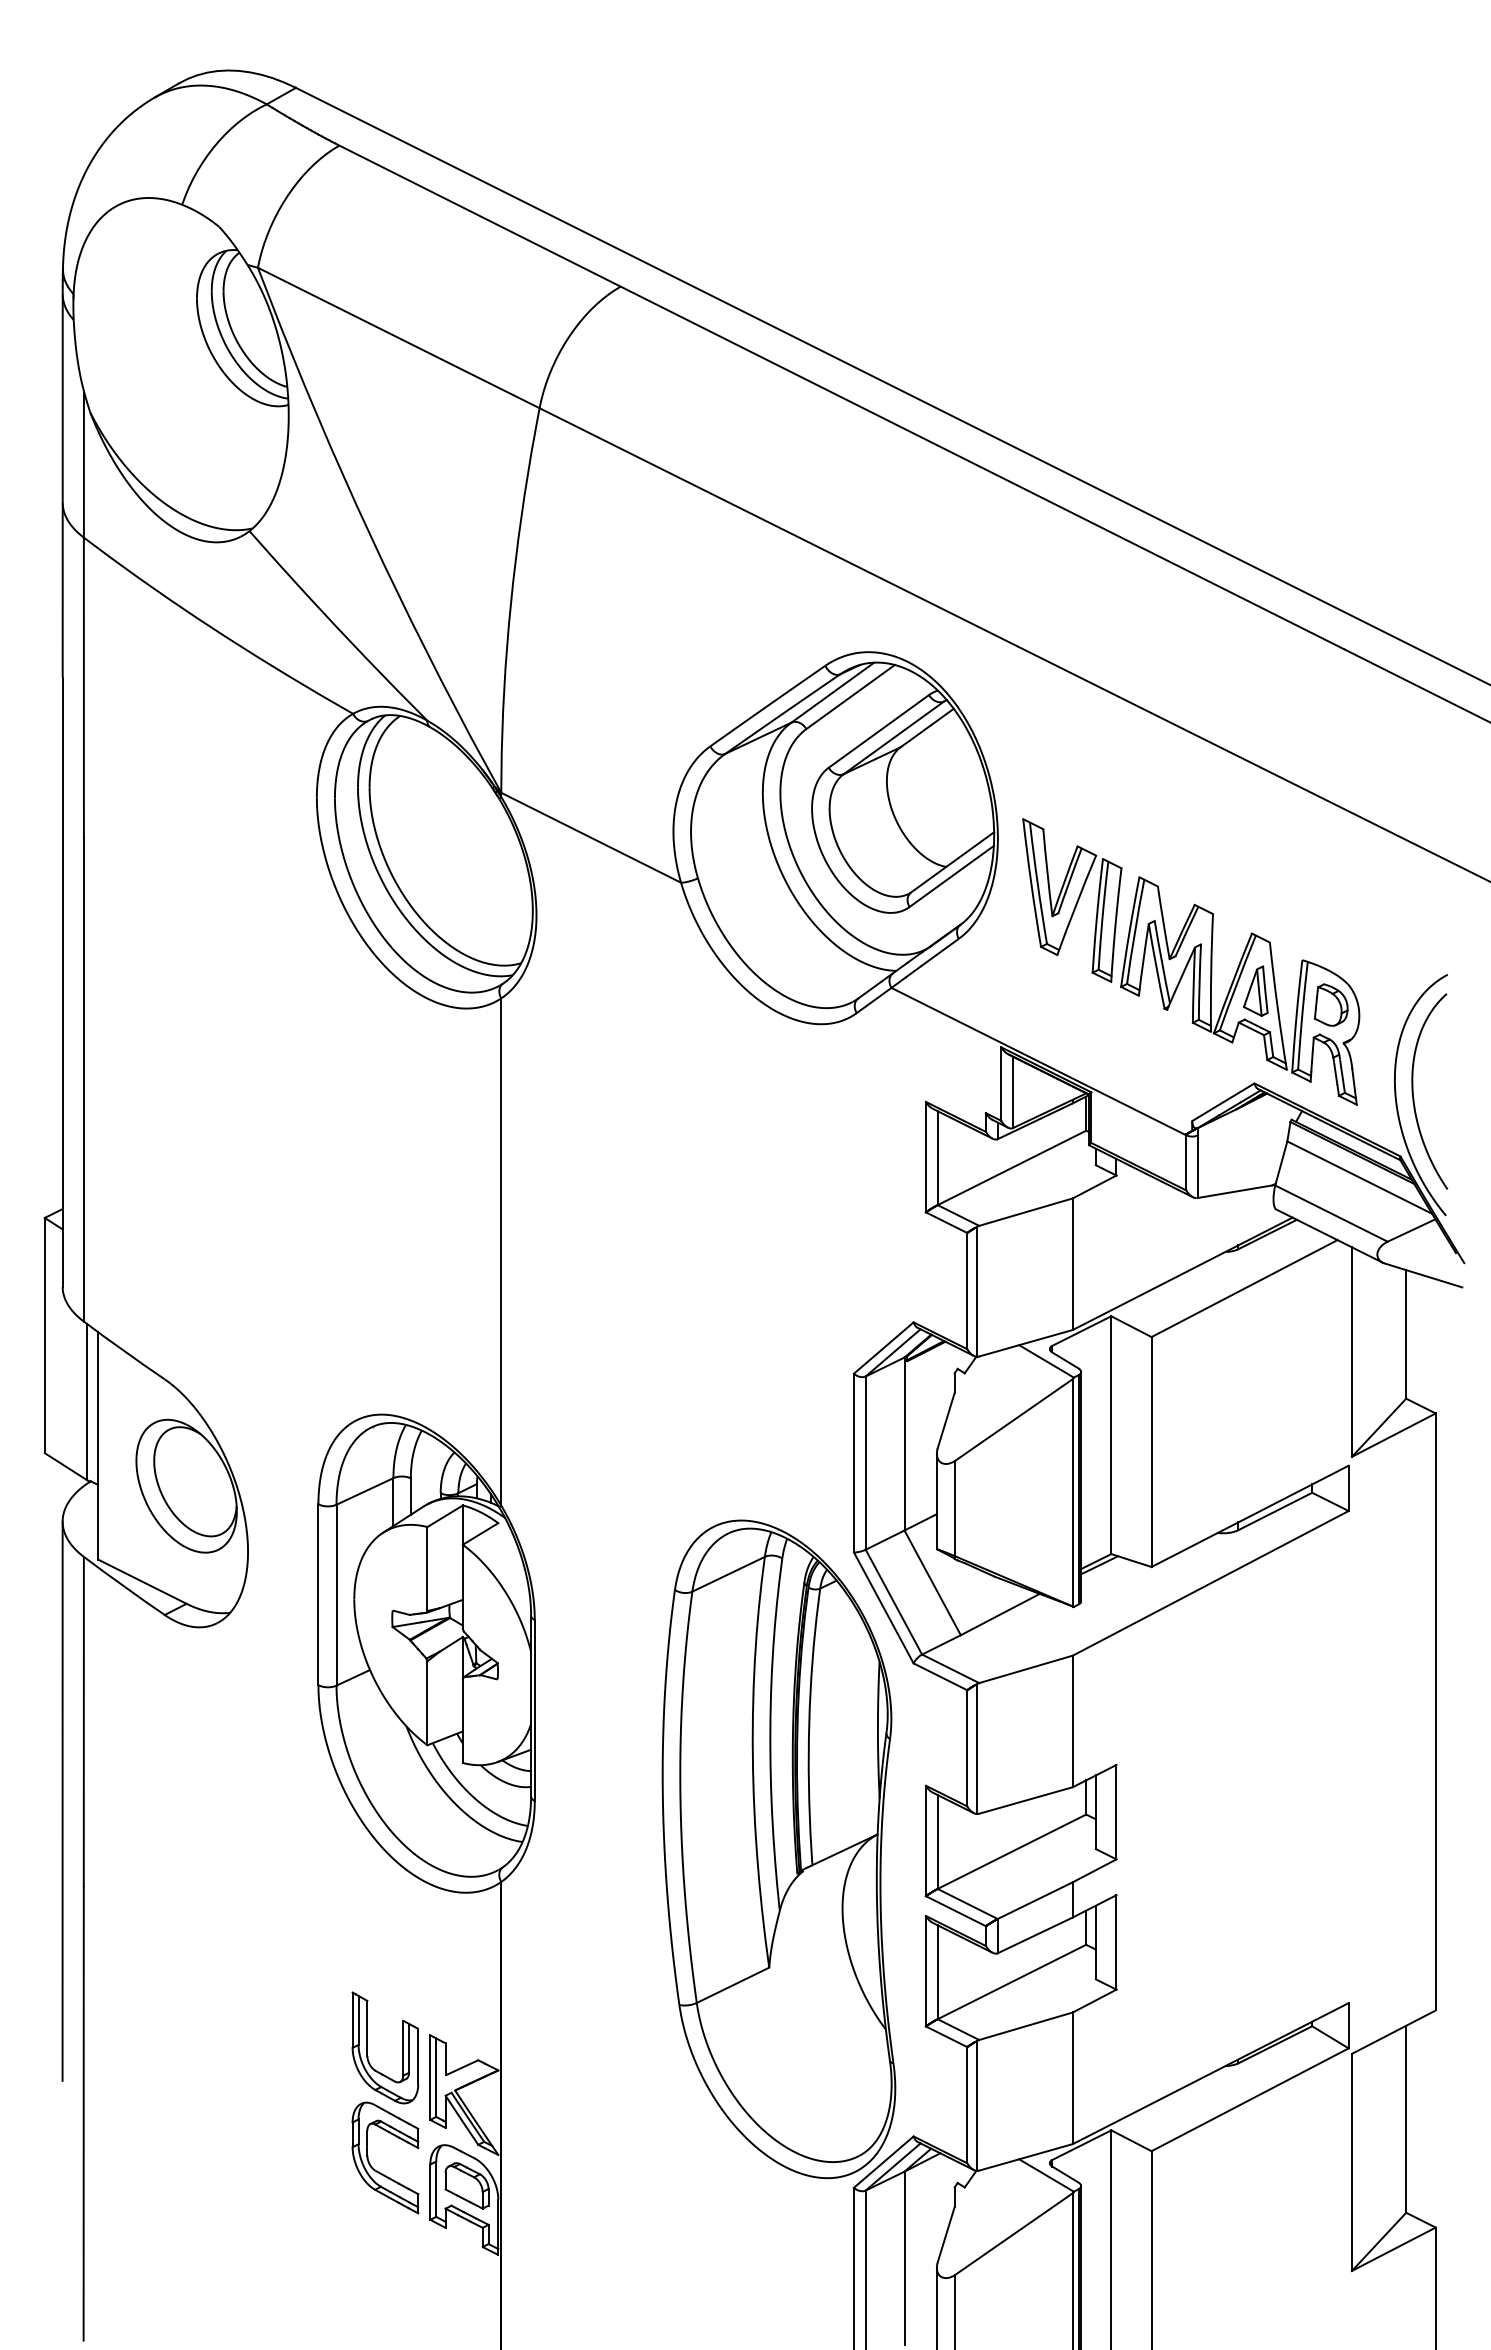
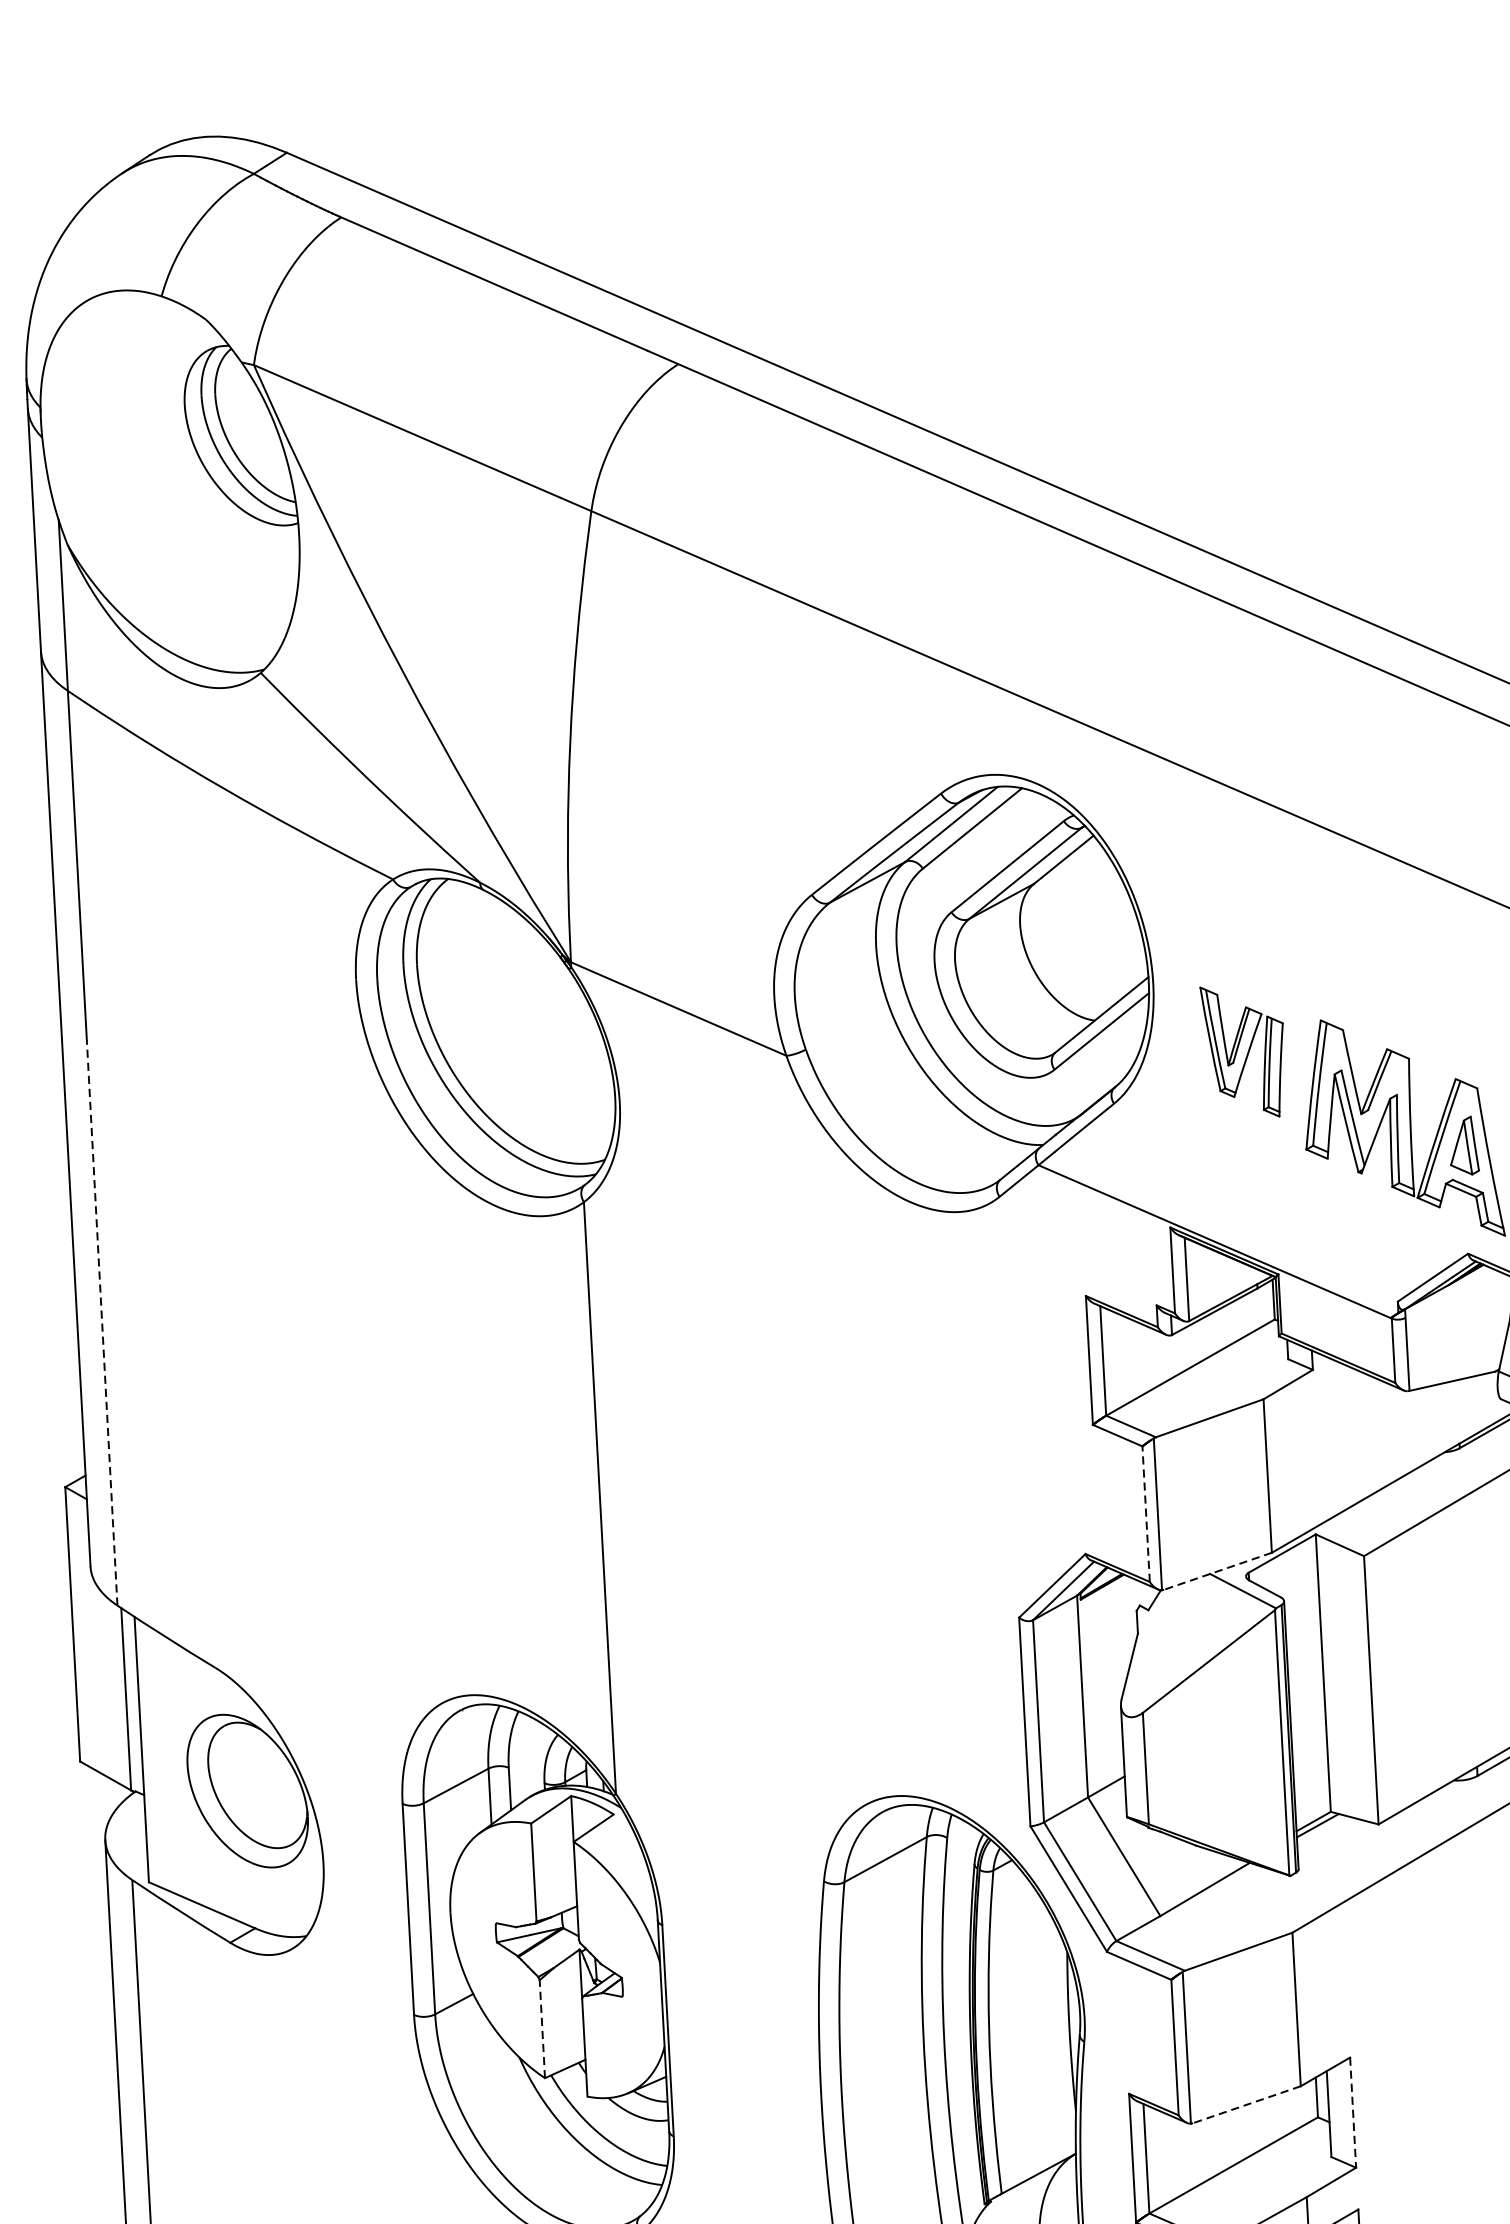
part: (1072, 900) -> (1244, 1051), size x0.7
line: (83, 1078) -> (101, 1321), solid -> dashed
line: (967, 1290) -> (1146, 1513), solid -> dashed
line: (1026, 1343) -> (1218, 1571), solid -> dashed
line: (427, 1703) -> (542, 2029), solid -> dashed
line: (1026, 1800) -> (1247, 2104), solid -> dashed
line: (1116, 1812) -> (1353, 2113), solid -> dashed

